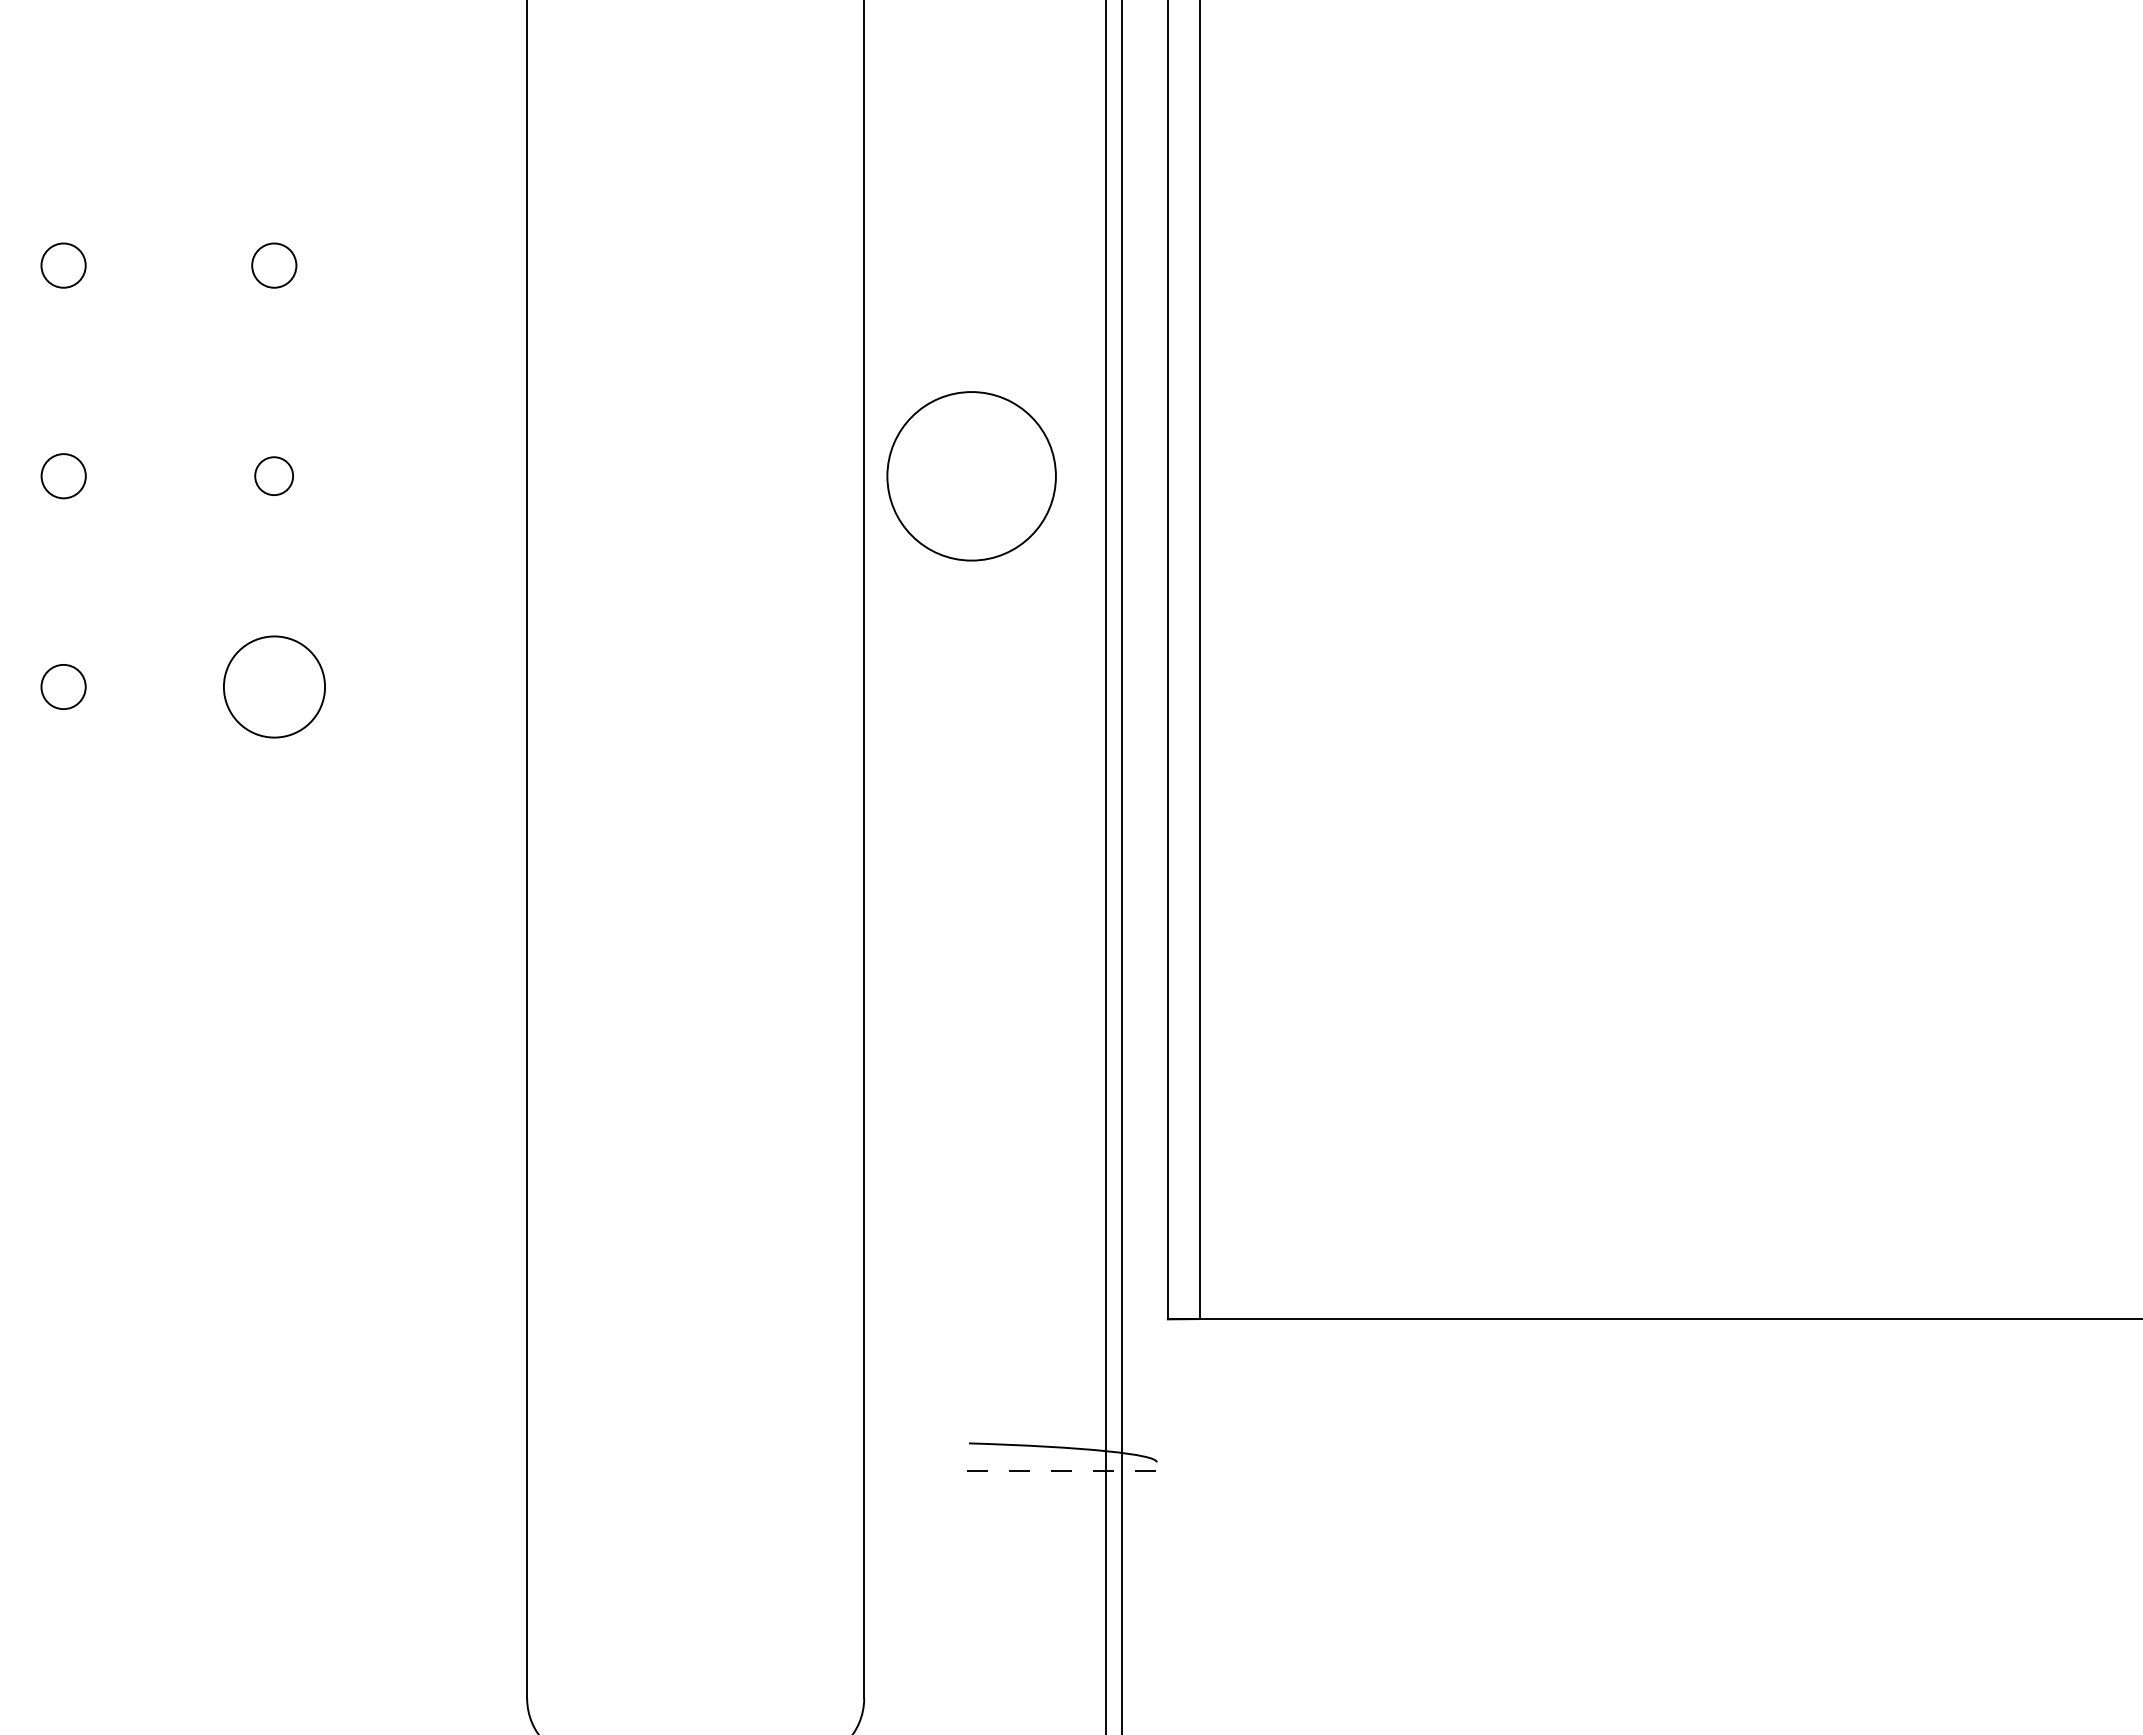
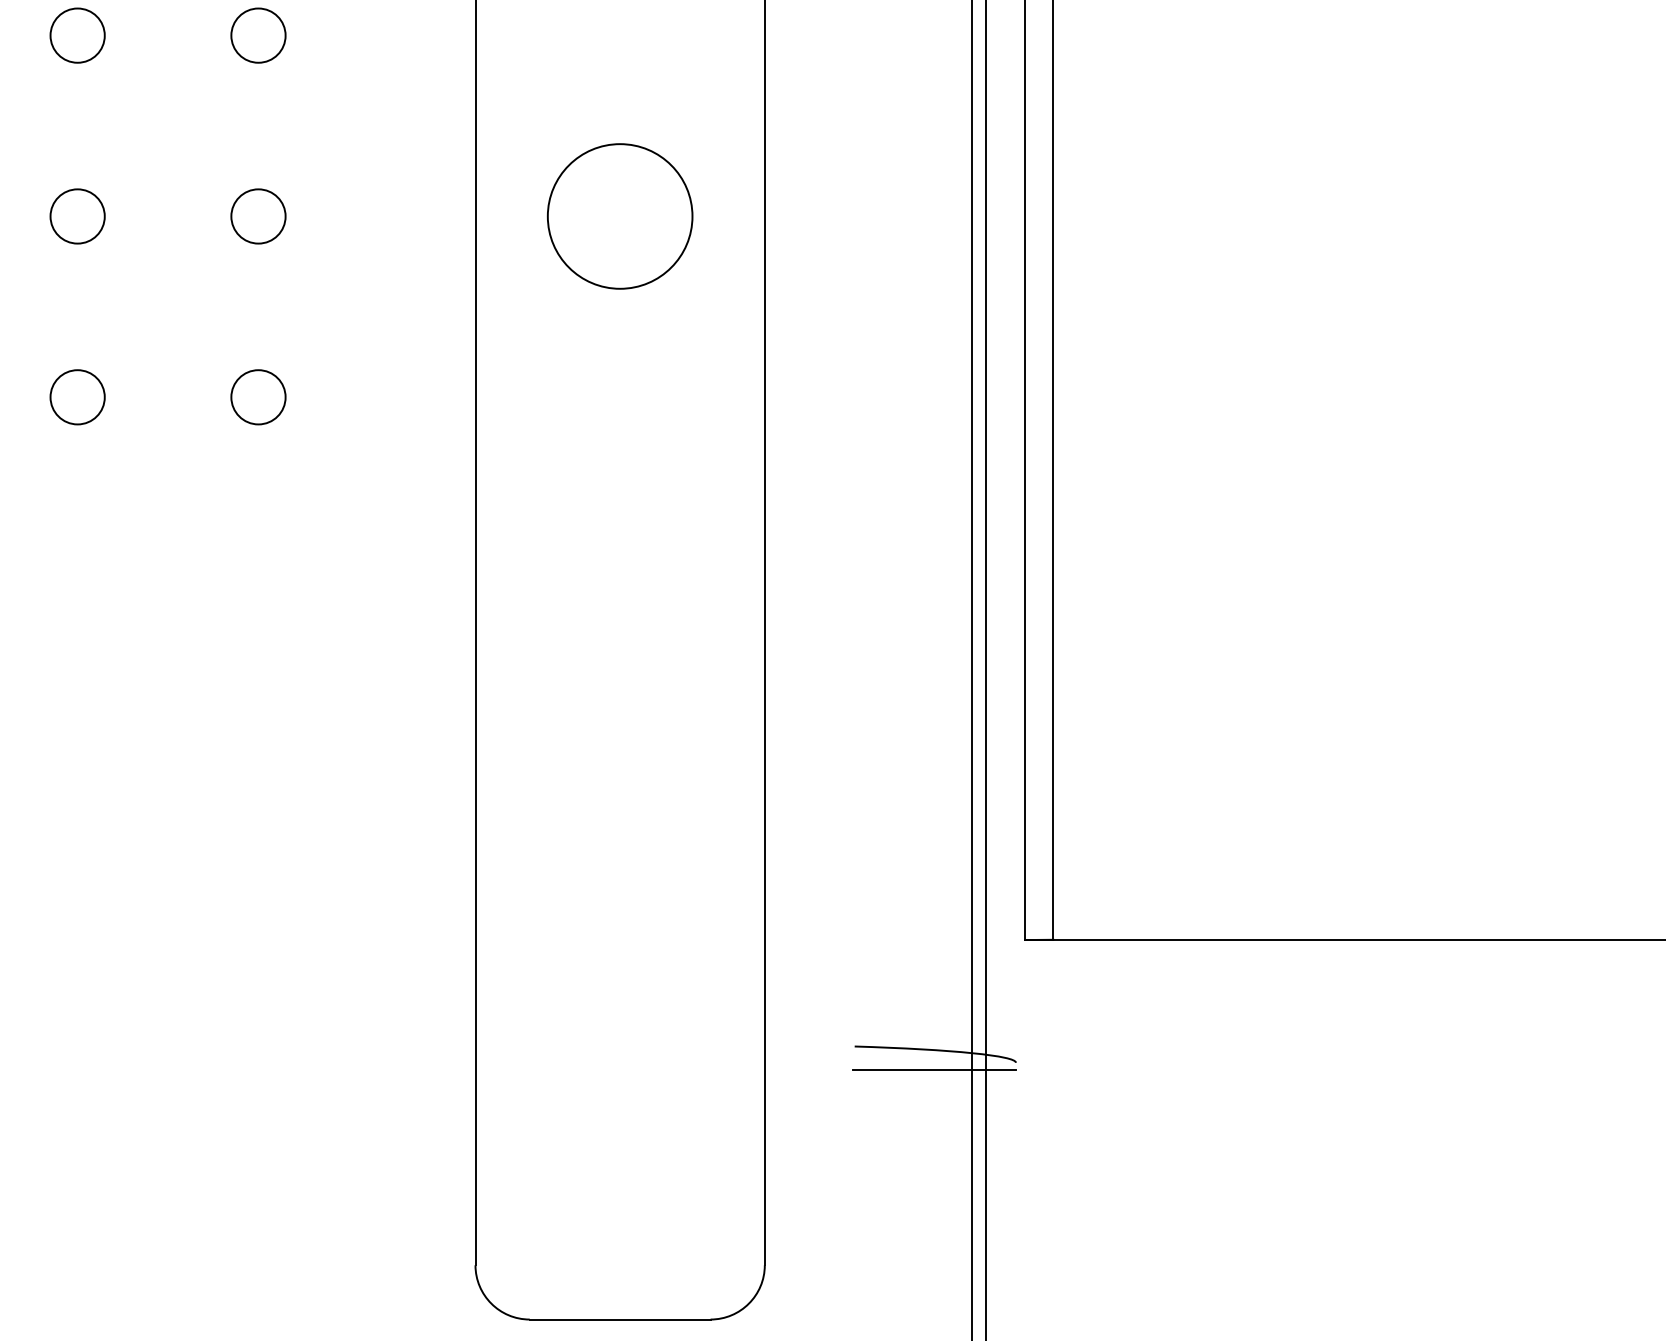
circle: (63, 265) -> (77, 35), size x1.43
circle: (273, 265) -> (257, 35), size x1.43
circle: (63, 475) -> (77, 215), size x1.43
circle: (273, 475) -> (257, 215), size x1.67
circle: (971, 476) -> (620, 216), moved
circle: (63, 686) -> (77, 396), size x1.43
circle: (273, 686) -> (257, 396), size x0.62
line: (1062, 1470) -> (935, 1069), dashed -> solid

